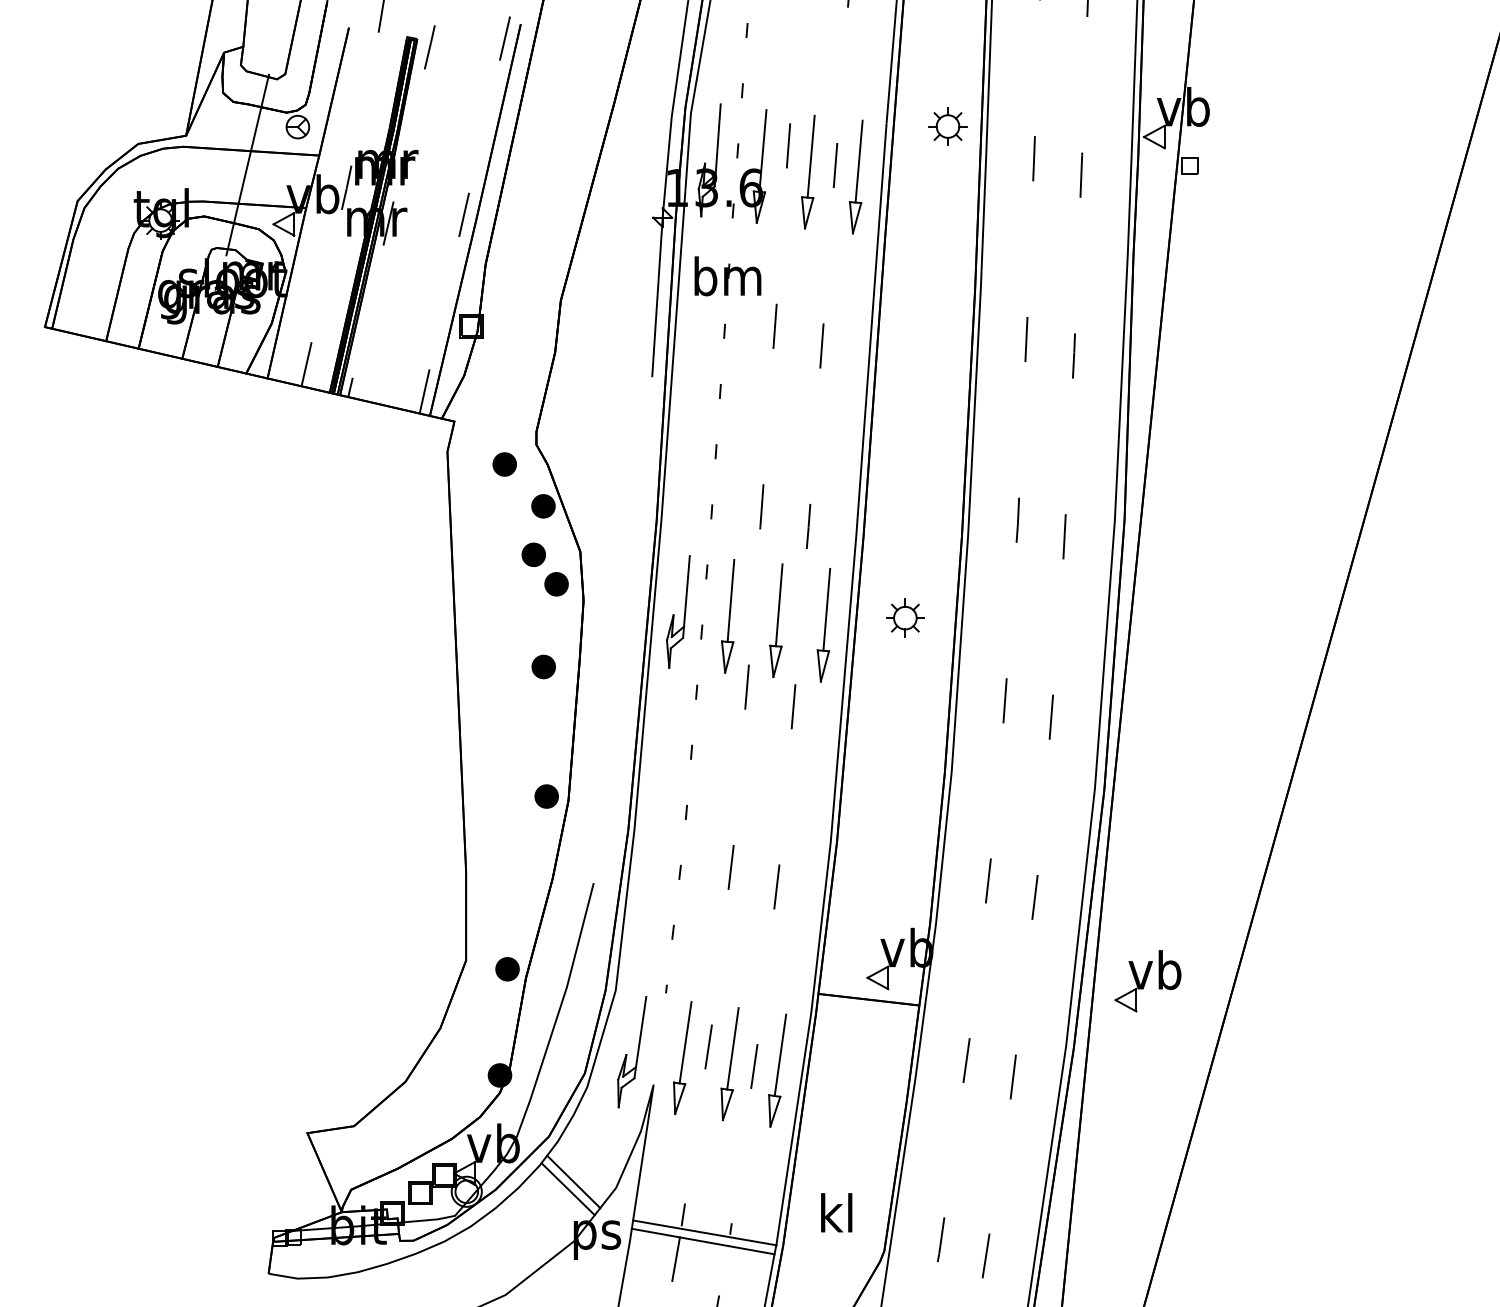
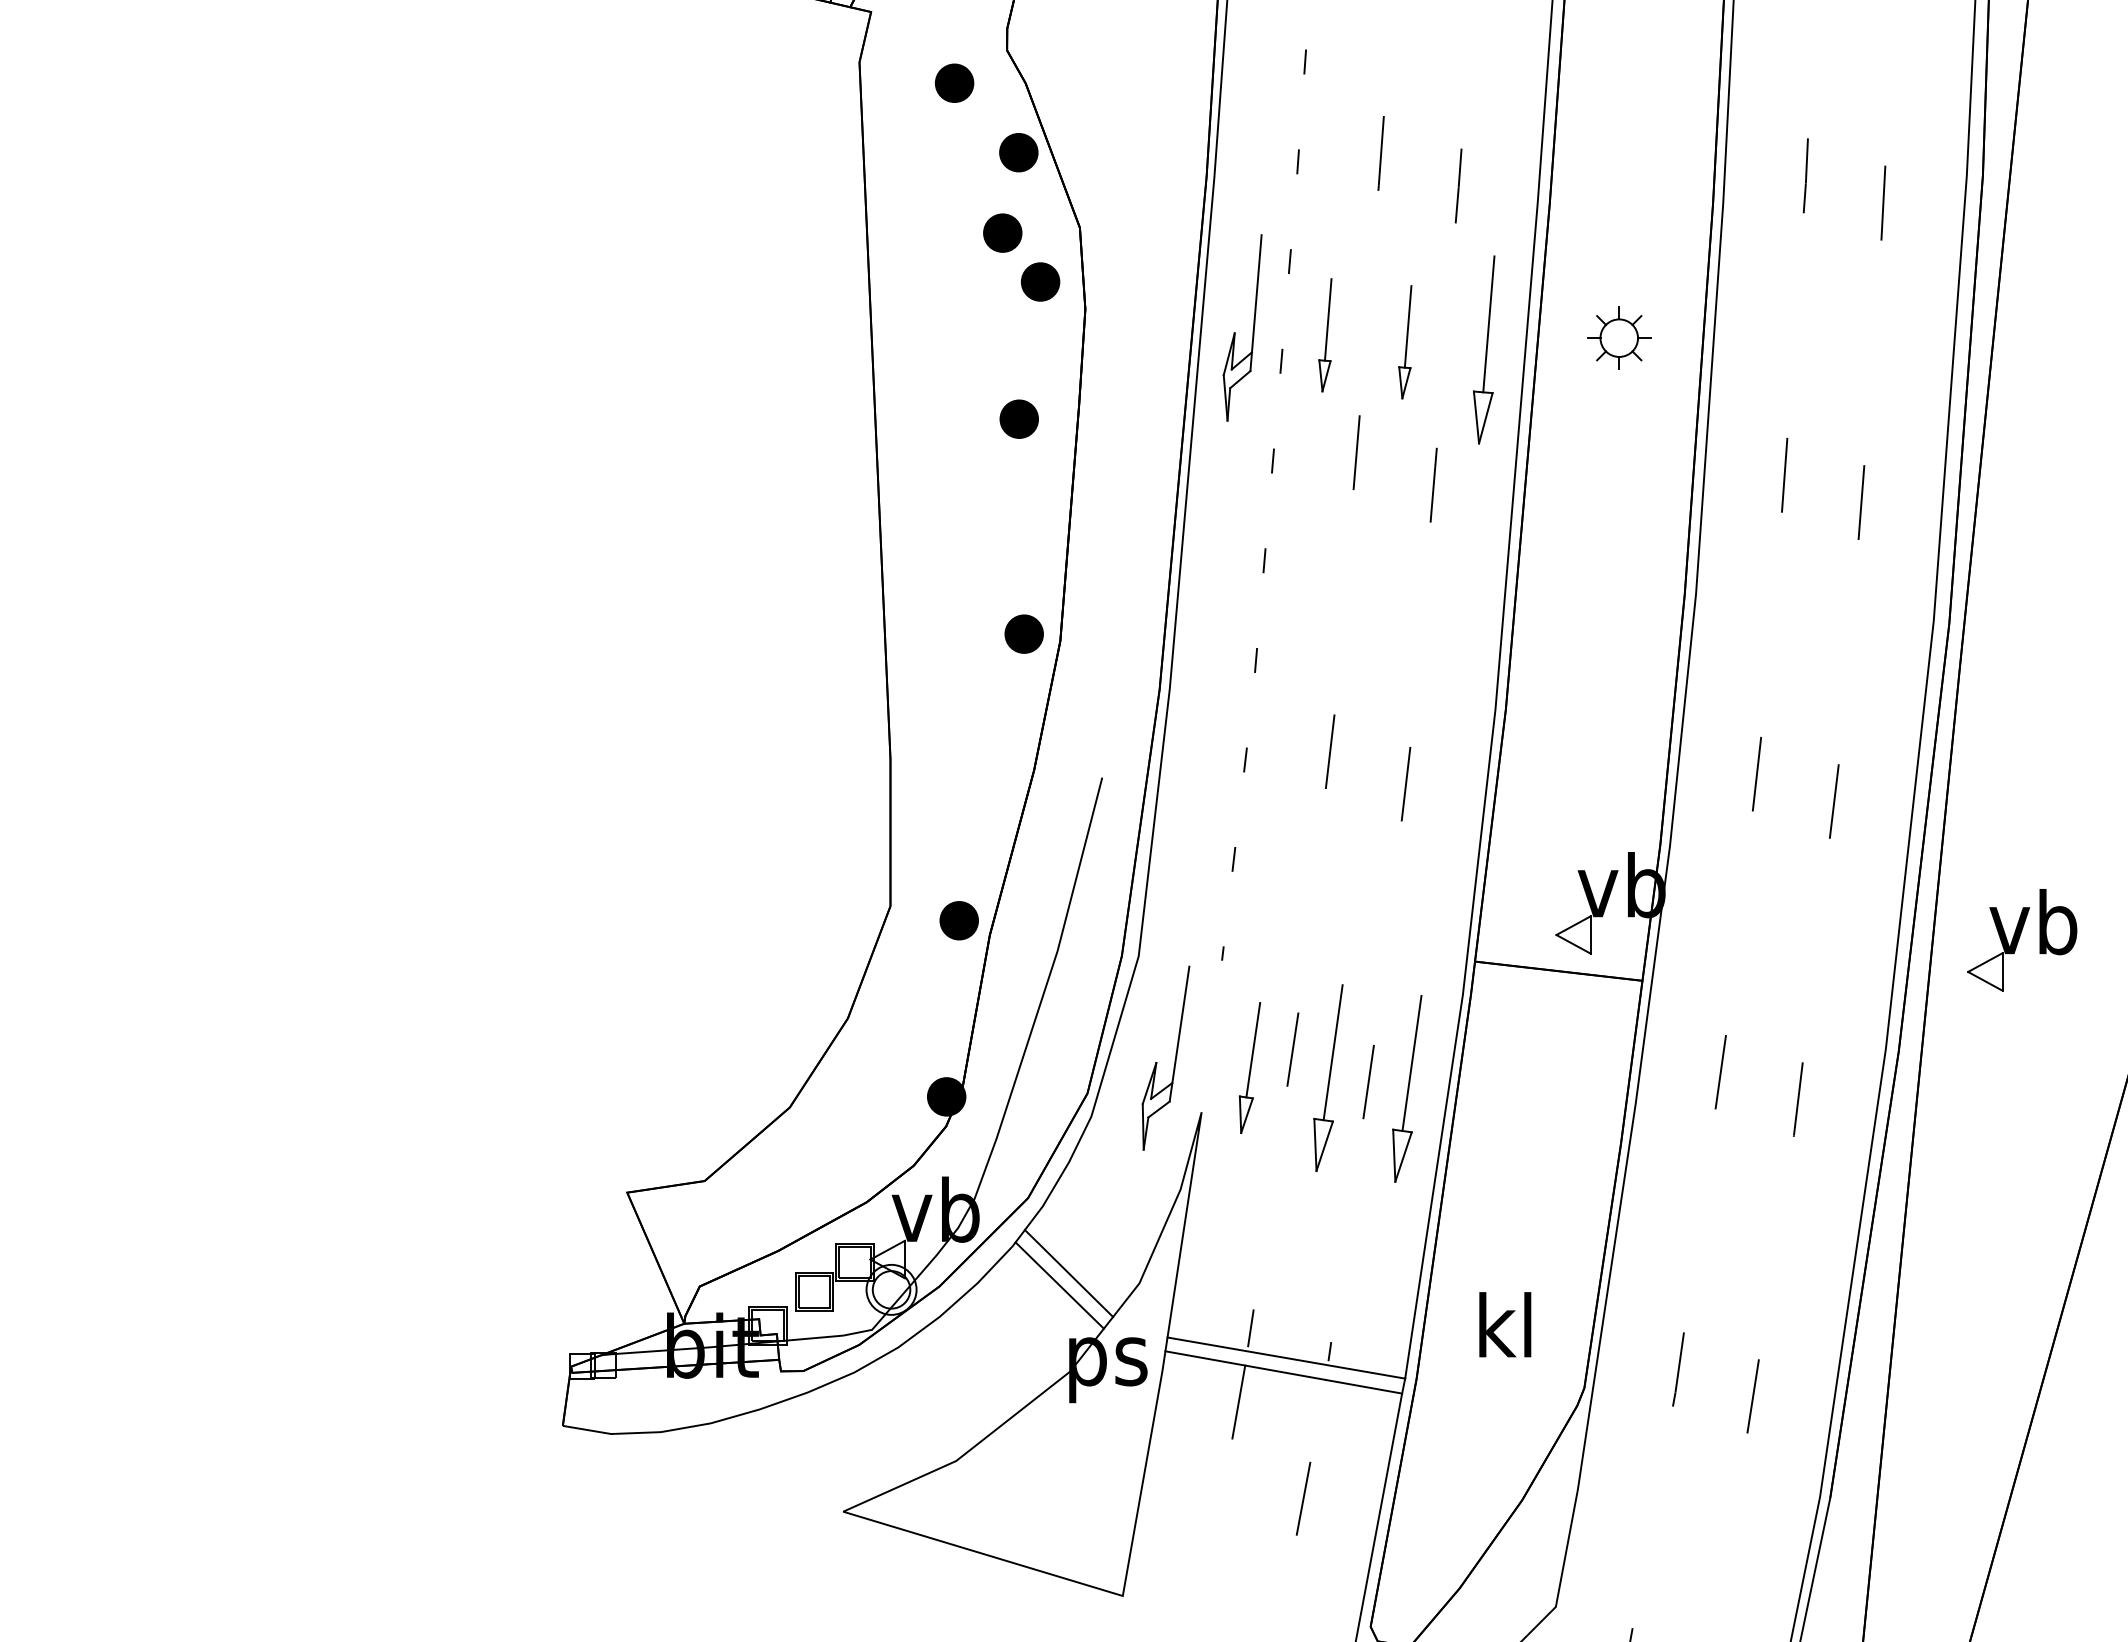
part: (728, 616) -> (1325, 335), size x0.6
part: (776, 620) -> (1405, 342), size x0.6
part: (682, 1057) -> (1249, 1067), size x0.7

